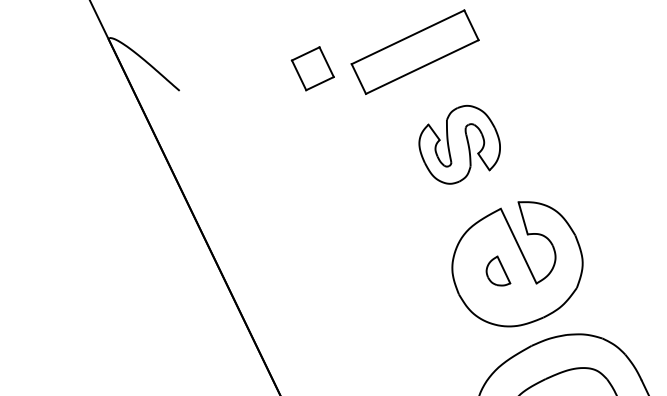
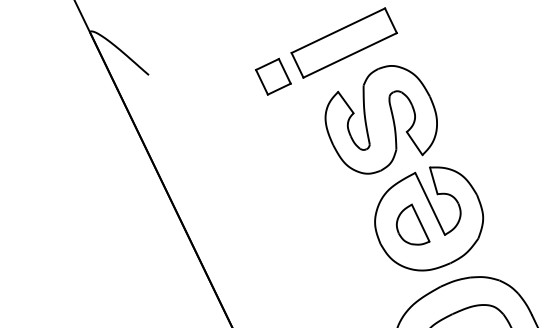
part: (313, 68) -> (273, 76), moved
part: (458, 144) -> (380, 119), size x1.67
part: (498, 270) -> (413, 224), size x1.67

